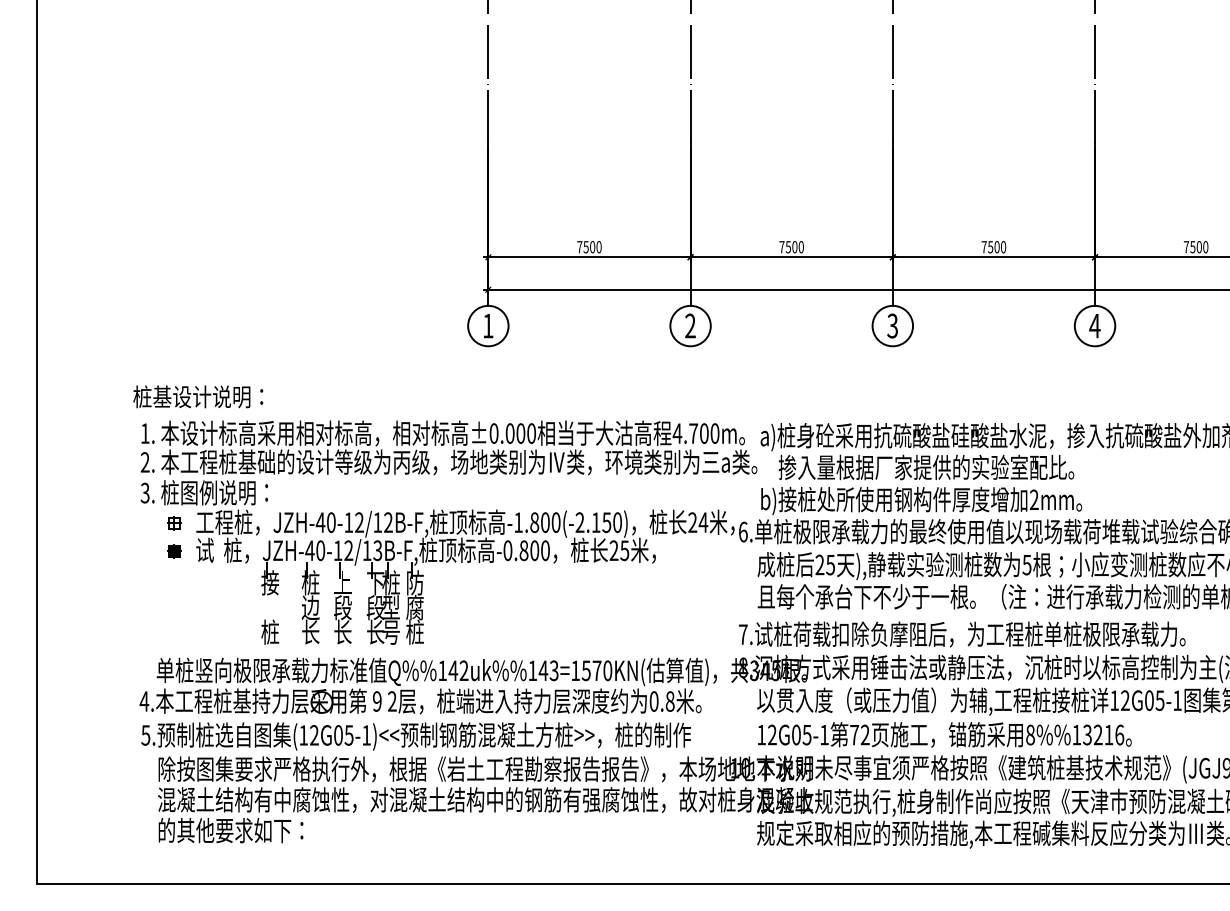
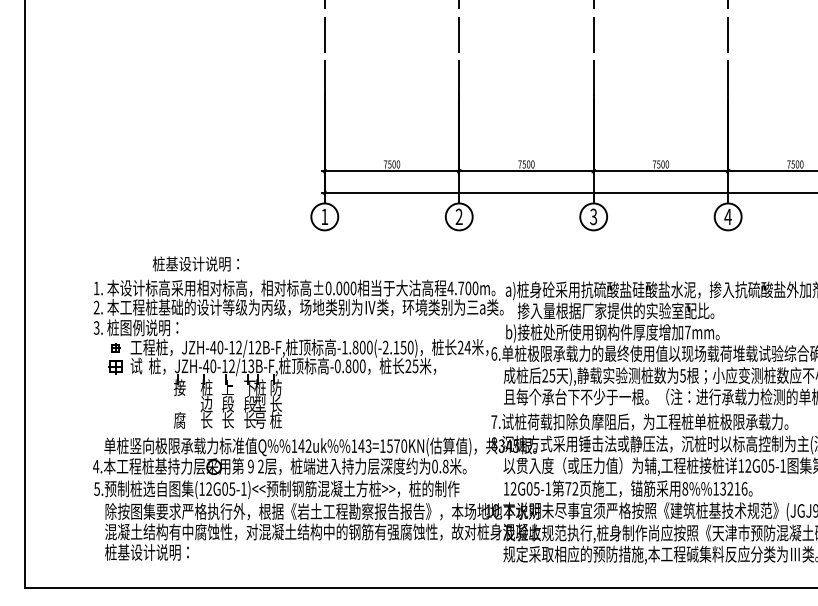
text: (197, 396) -> (195, 263), moved
text: (1033, 499) -> (687, 332), 2mm -> 7mm
part: (173, 551) -> (115, 366), size x1.6
text: (414, 606) -> (275, 403), 腐 -> 长
text: (269, 632) -> (179, 420), 桩 -> 腐
text: (230, 830) -> (153, 552), 的其他要求如下： -> 桩基设计说明：

